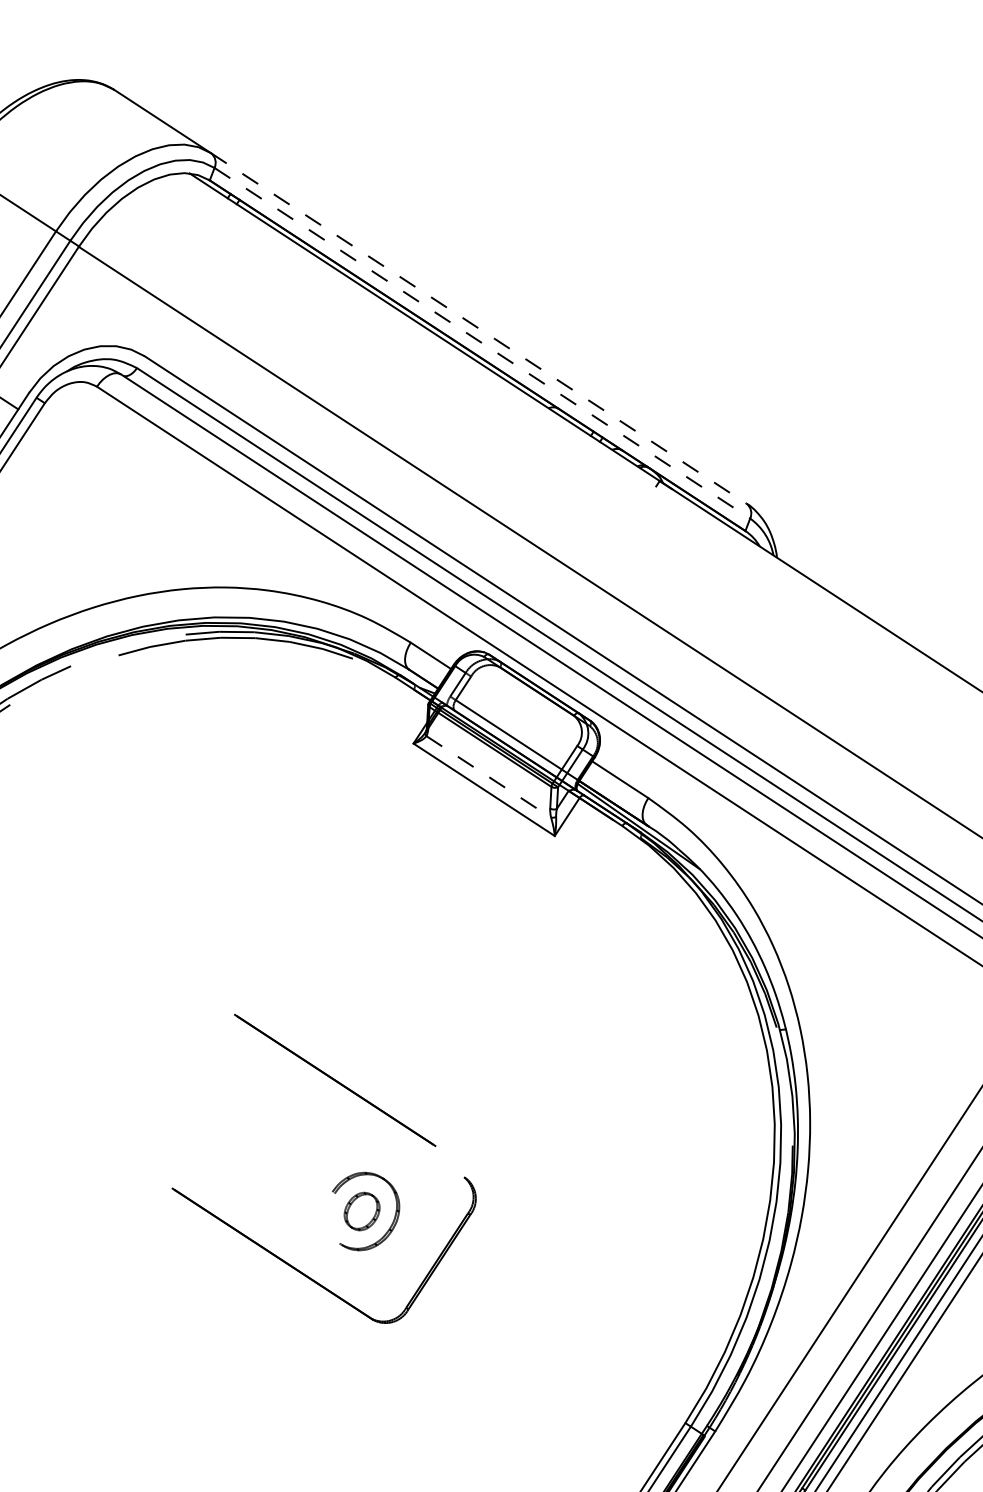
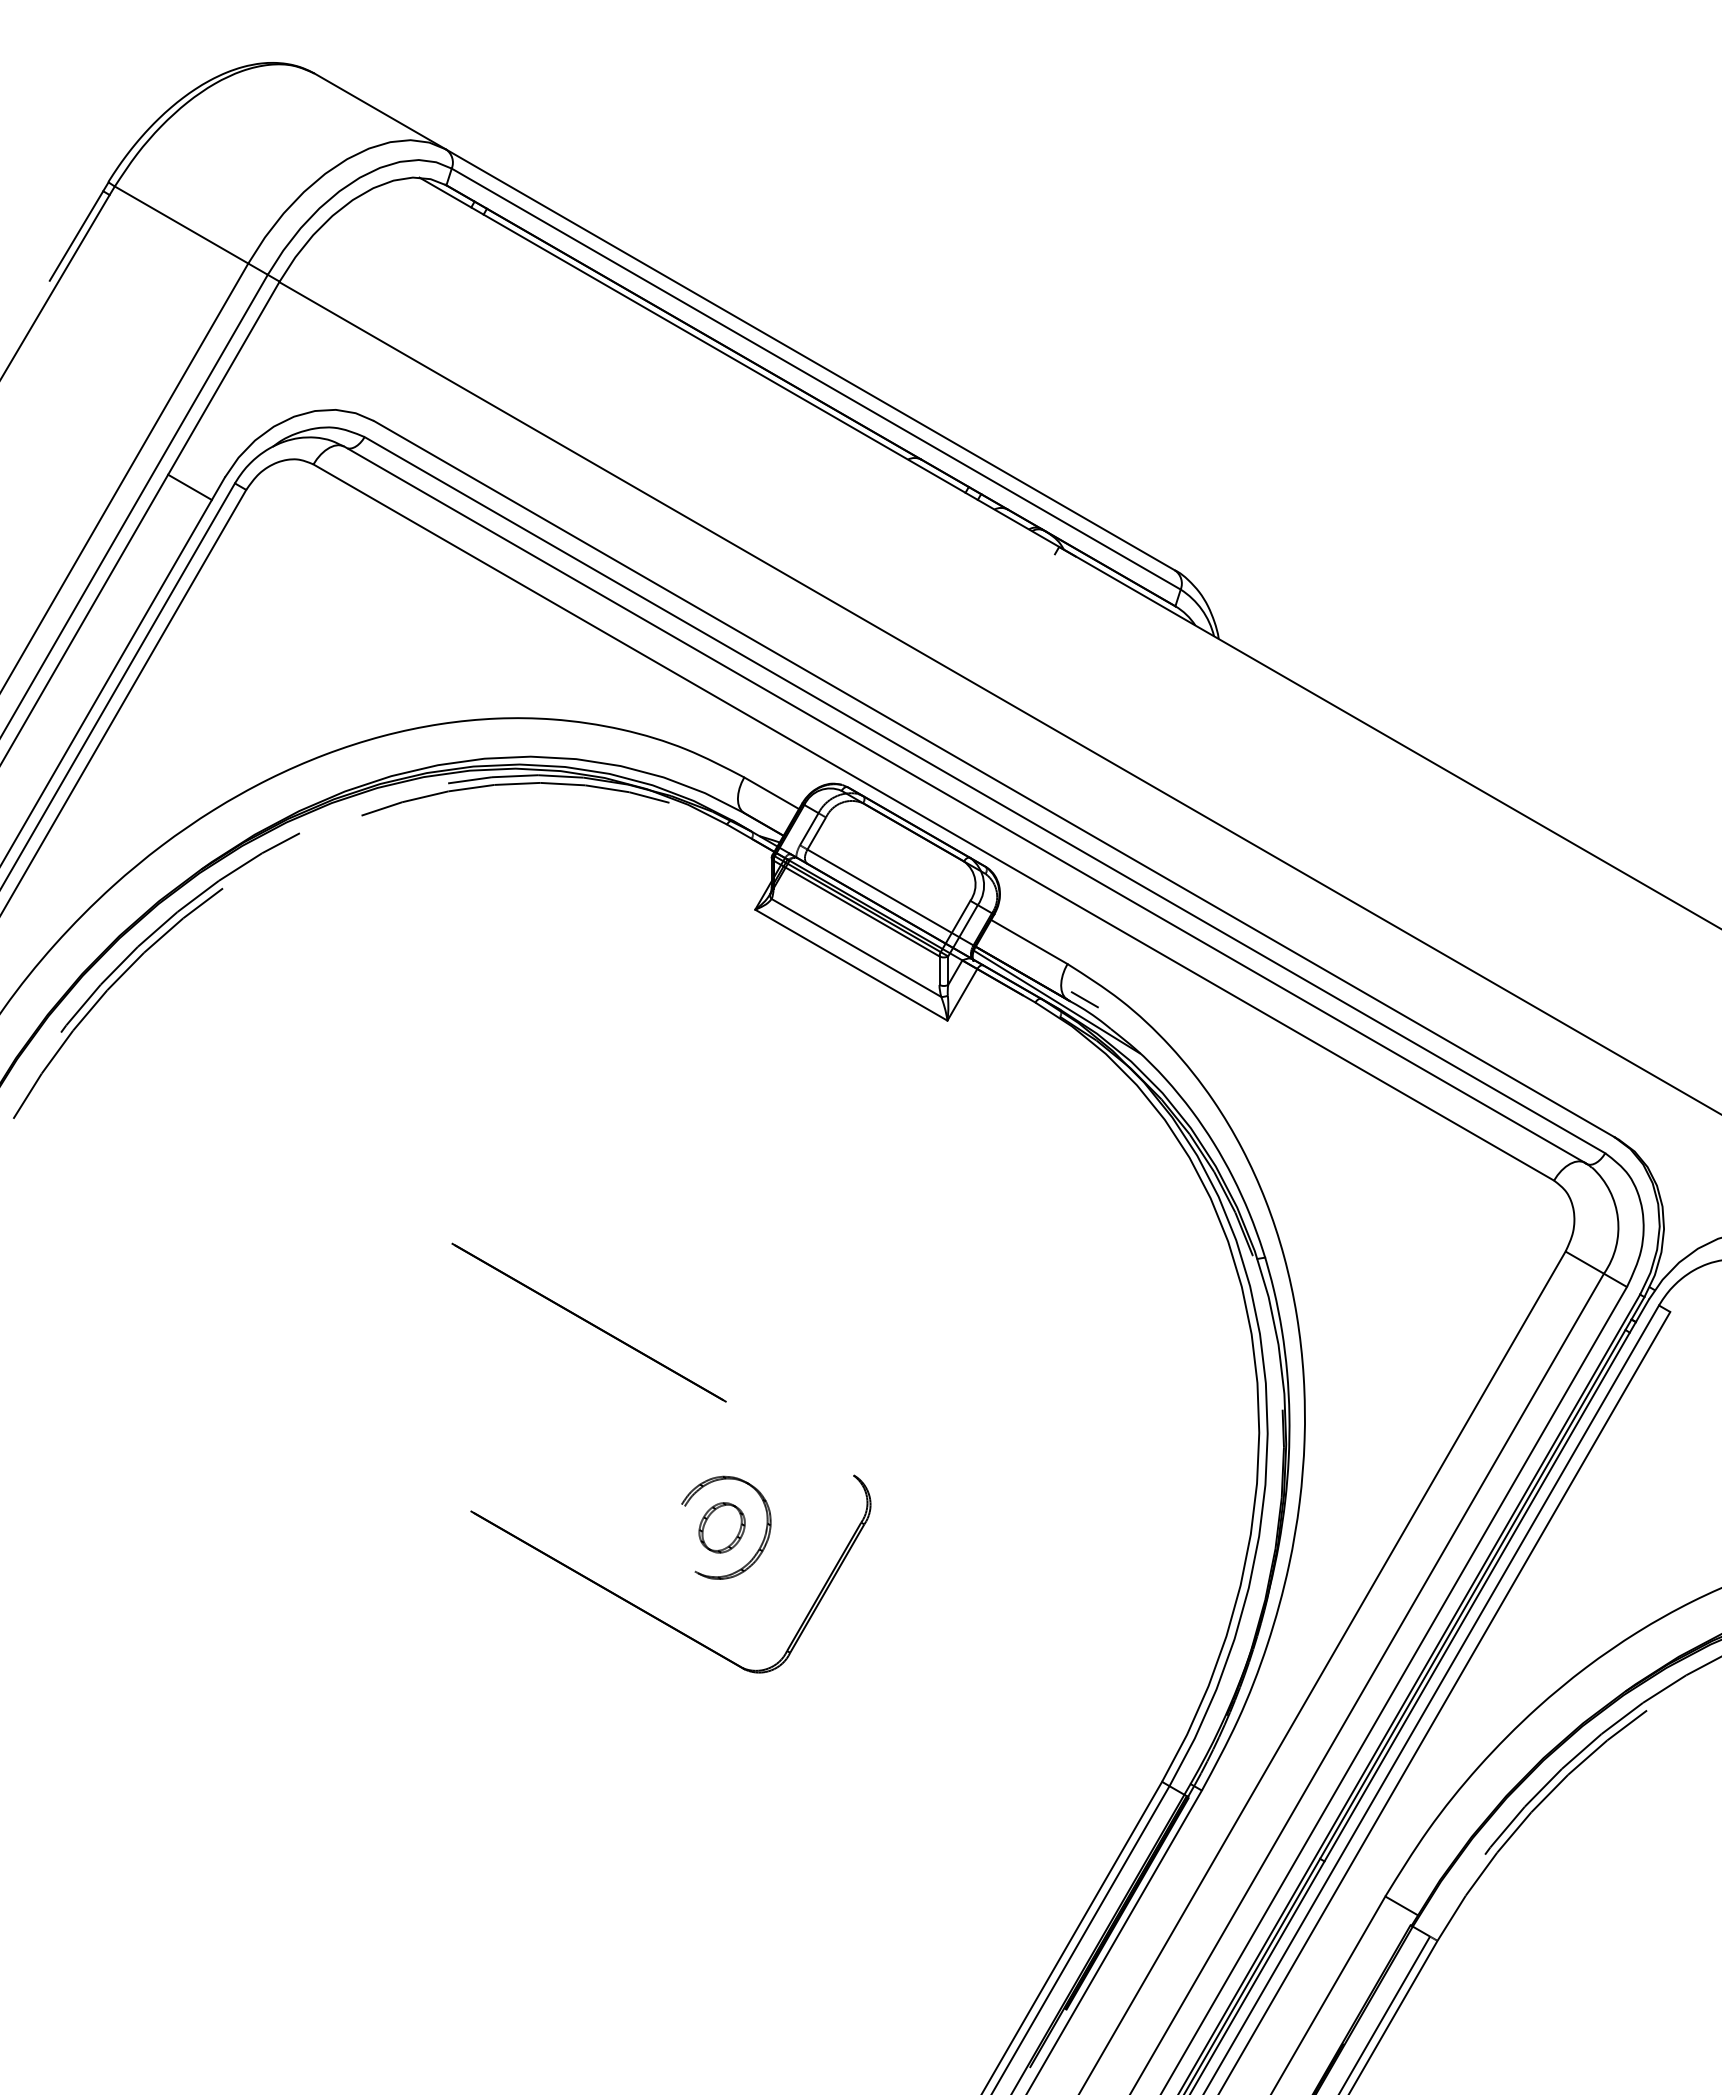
line: (478, 328) -> (810, 359), dashed -> solid
line: (482, 343) -> (816, 379), dashed -> solid
line: (488, 776) -> (856, 947), dashed -> solid
line: (659, 825) -> (1084, 999), added
line: (334, 1080) -> (588, 1322), moved

